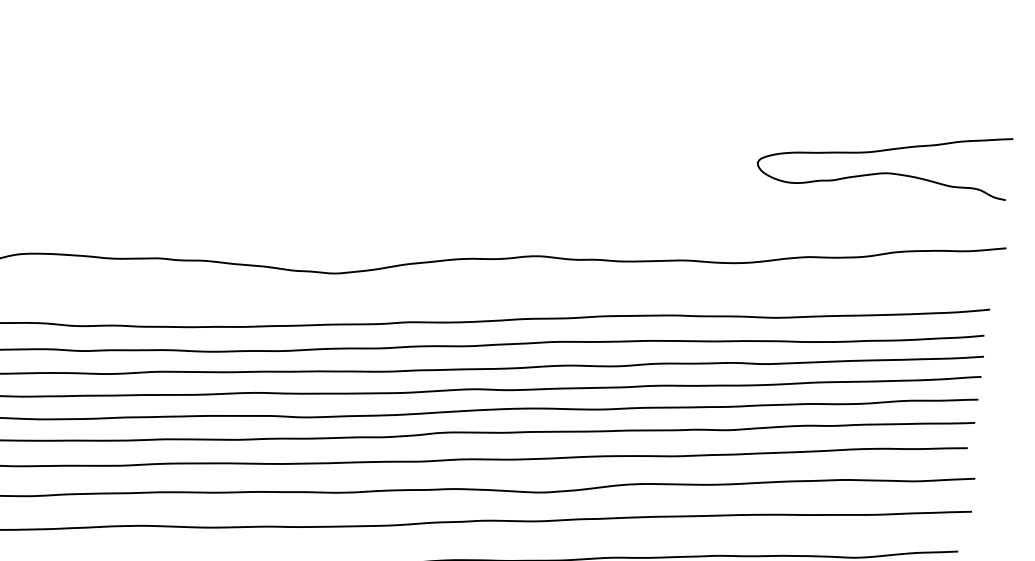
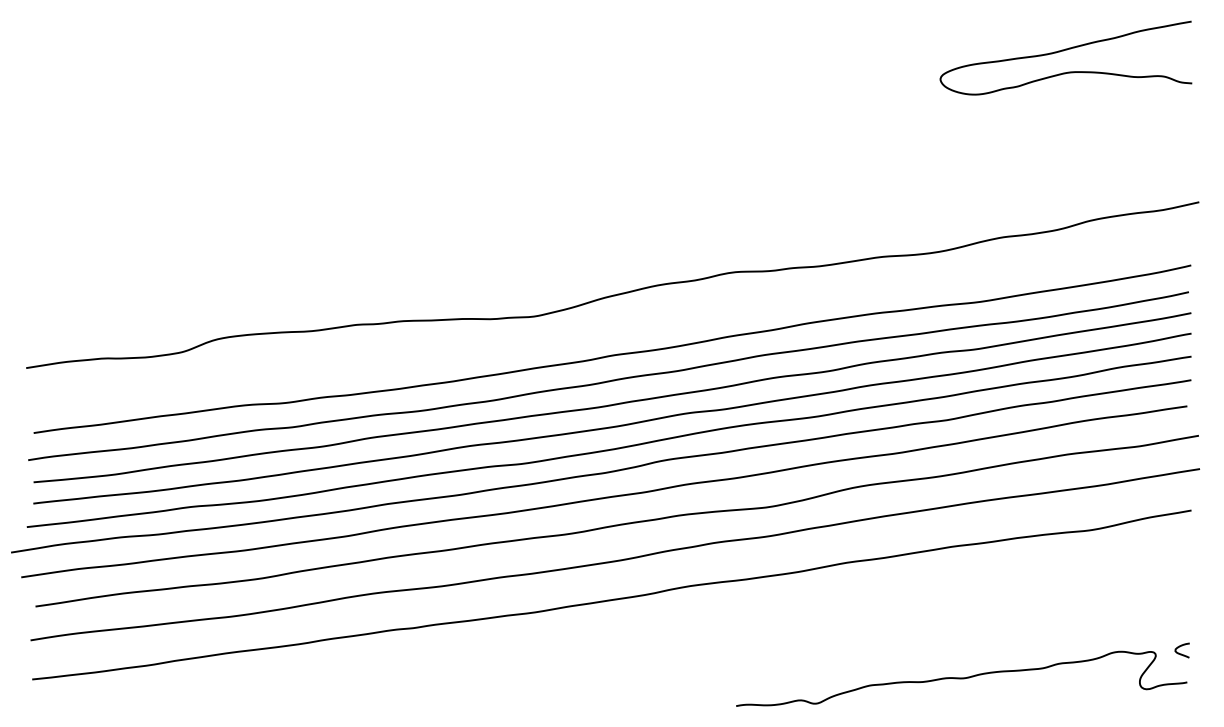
curve: (882, 151) -> (1063, 51), moved

